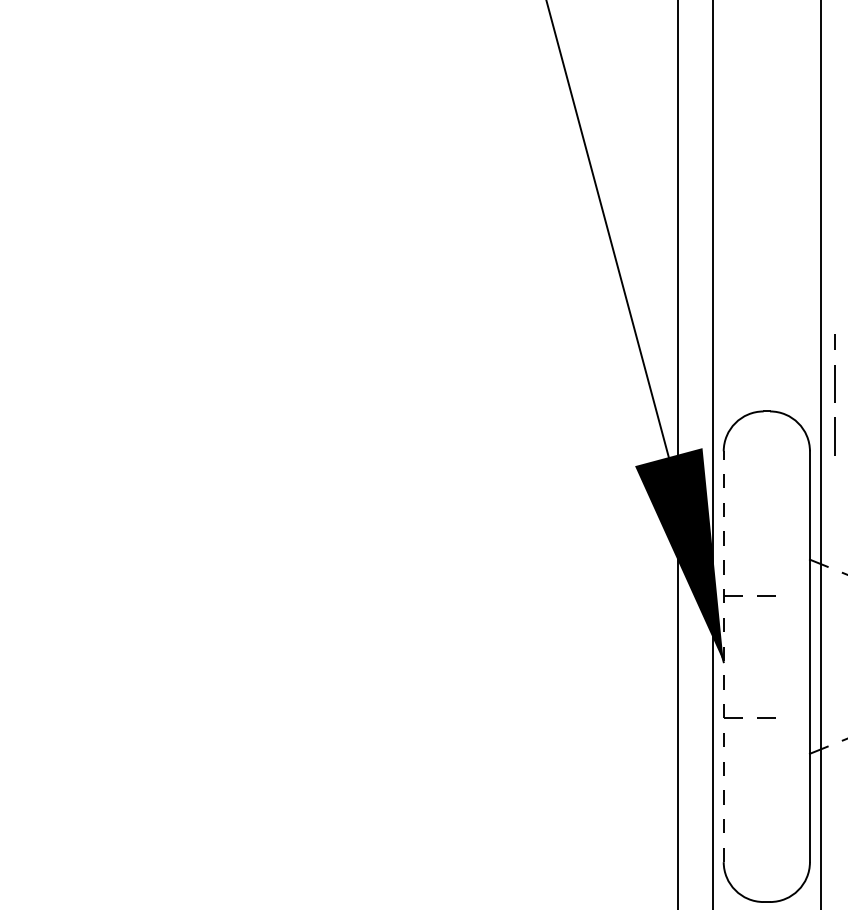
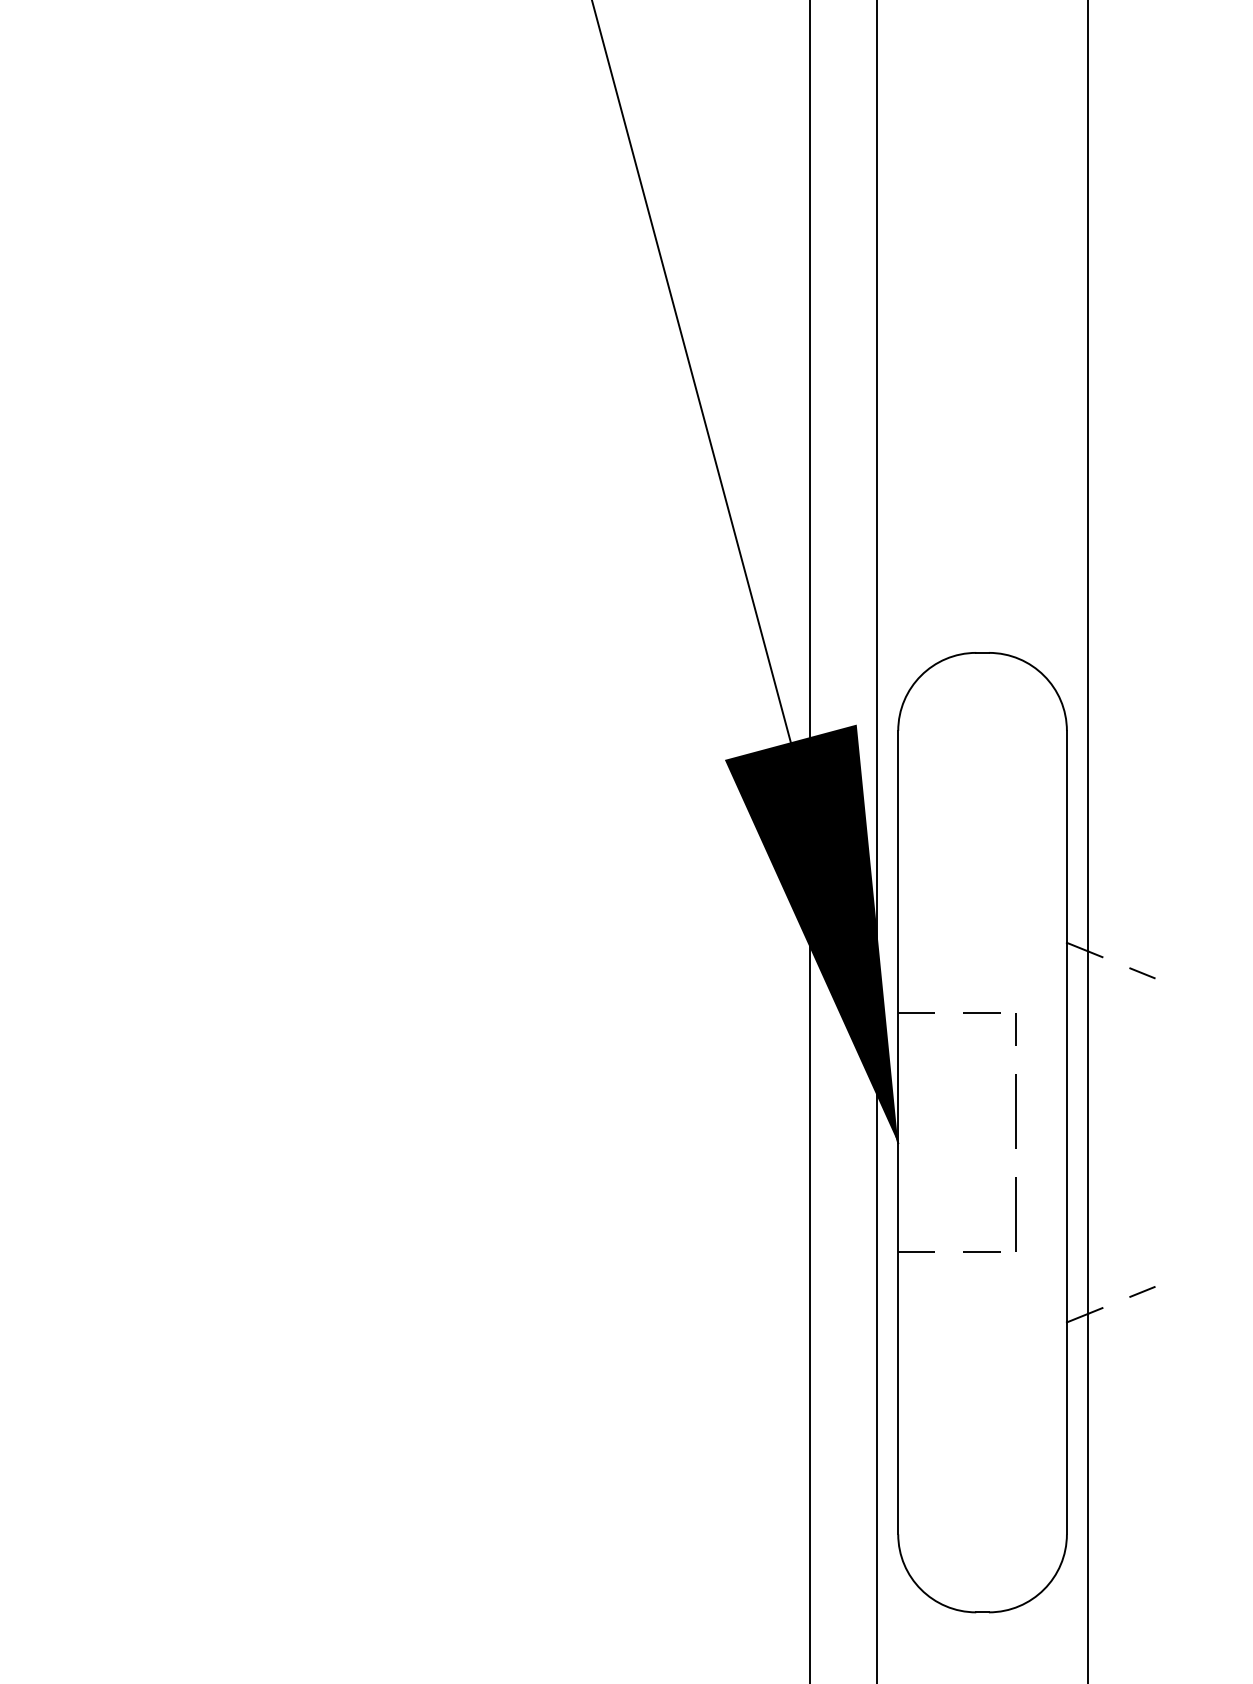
line: (834, 394) -> (1015, 1132), moved
line: (723, 656) -> (897, 1132), dashed -> solid

